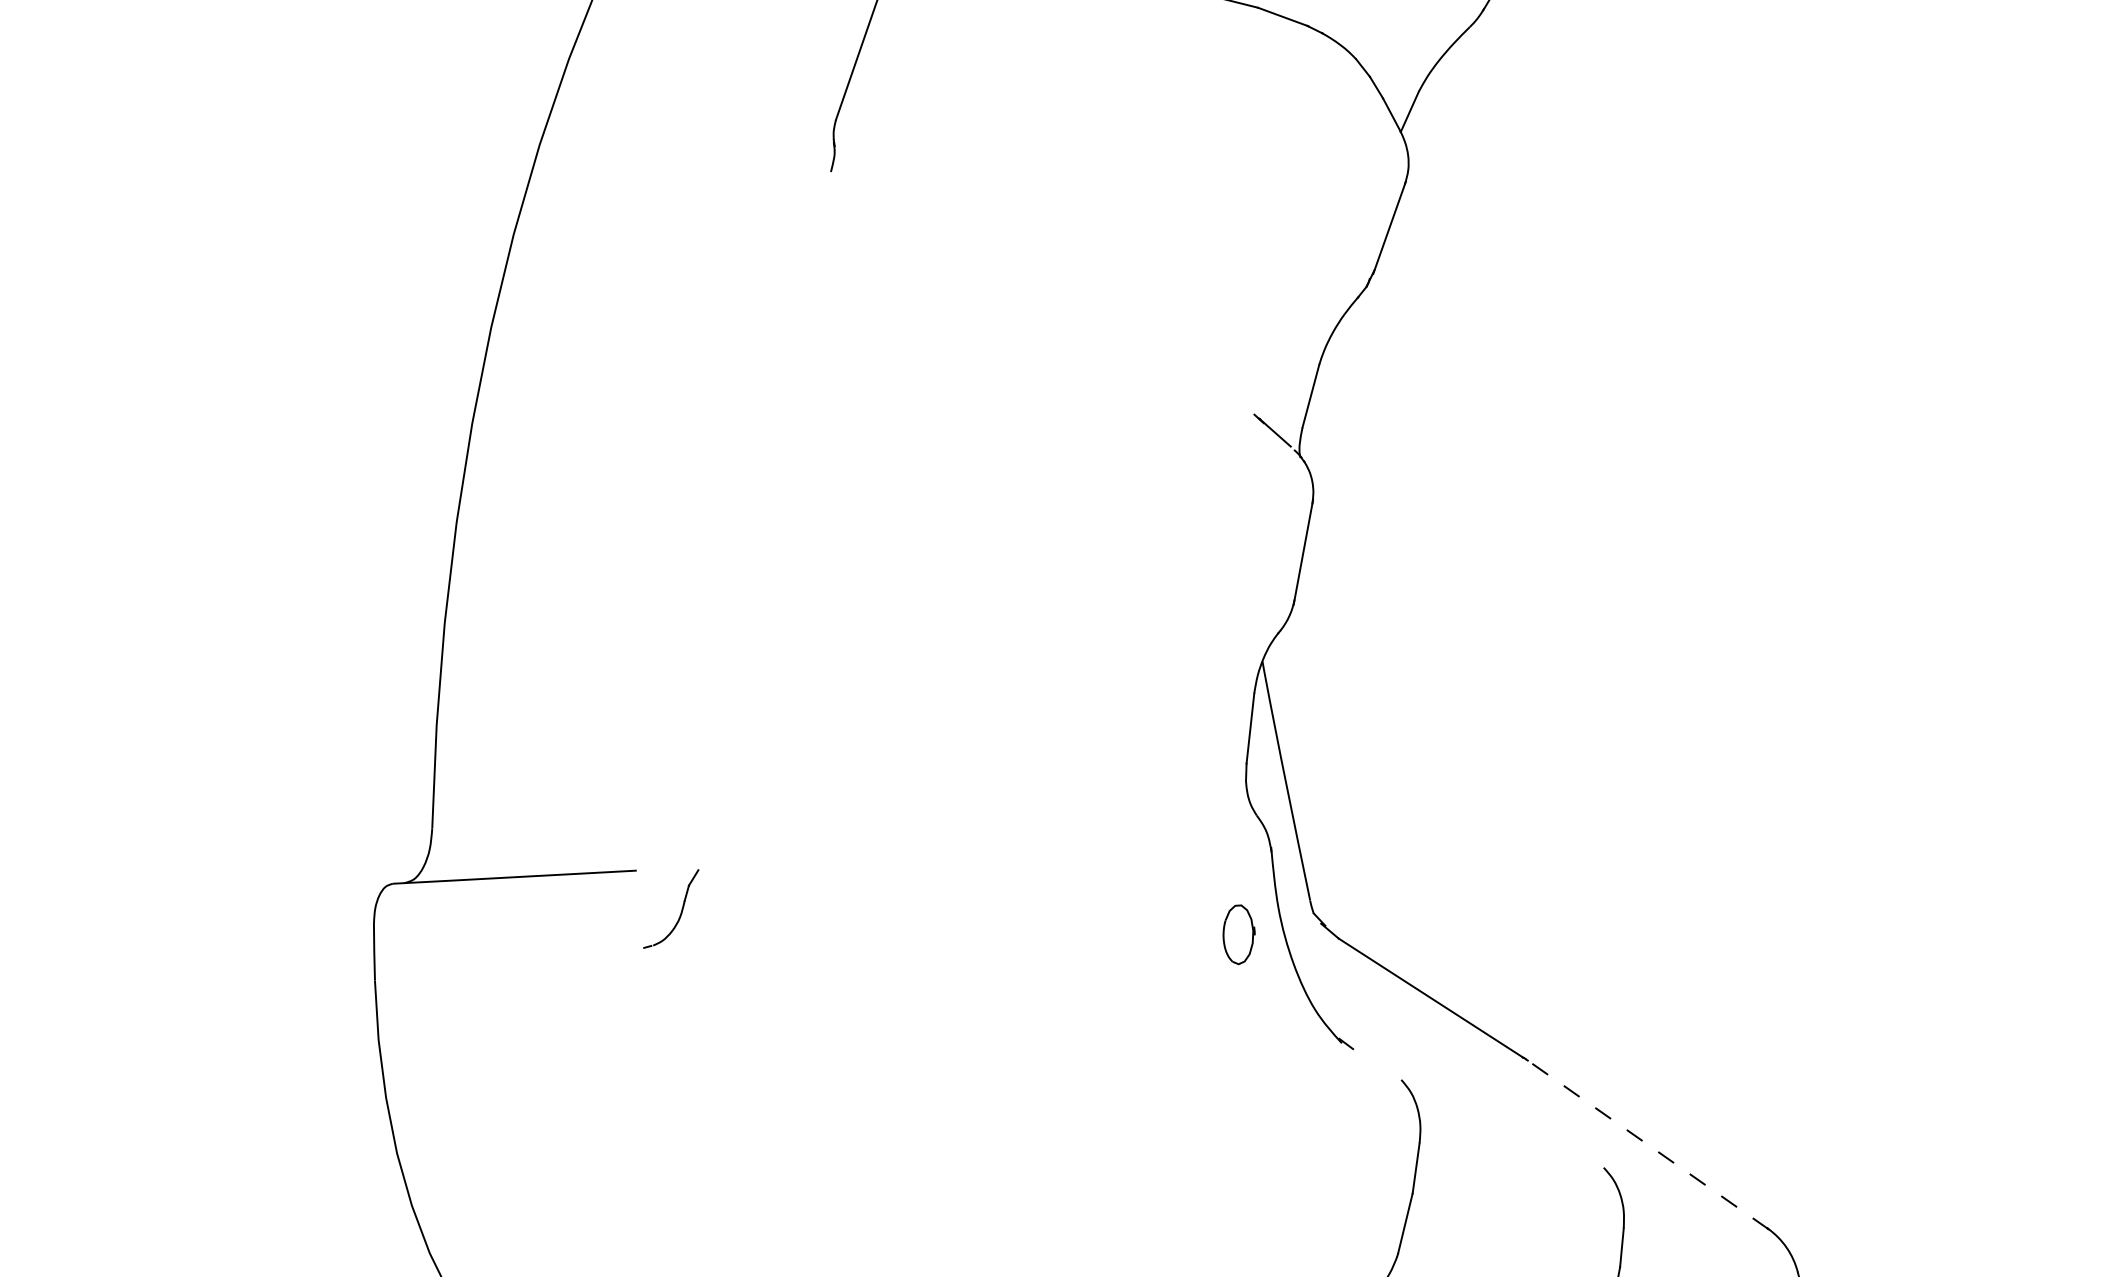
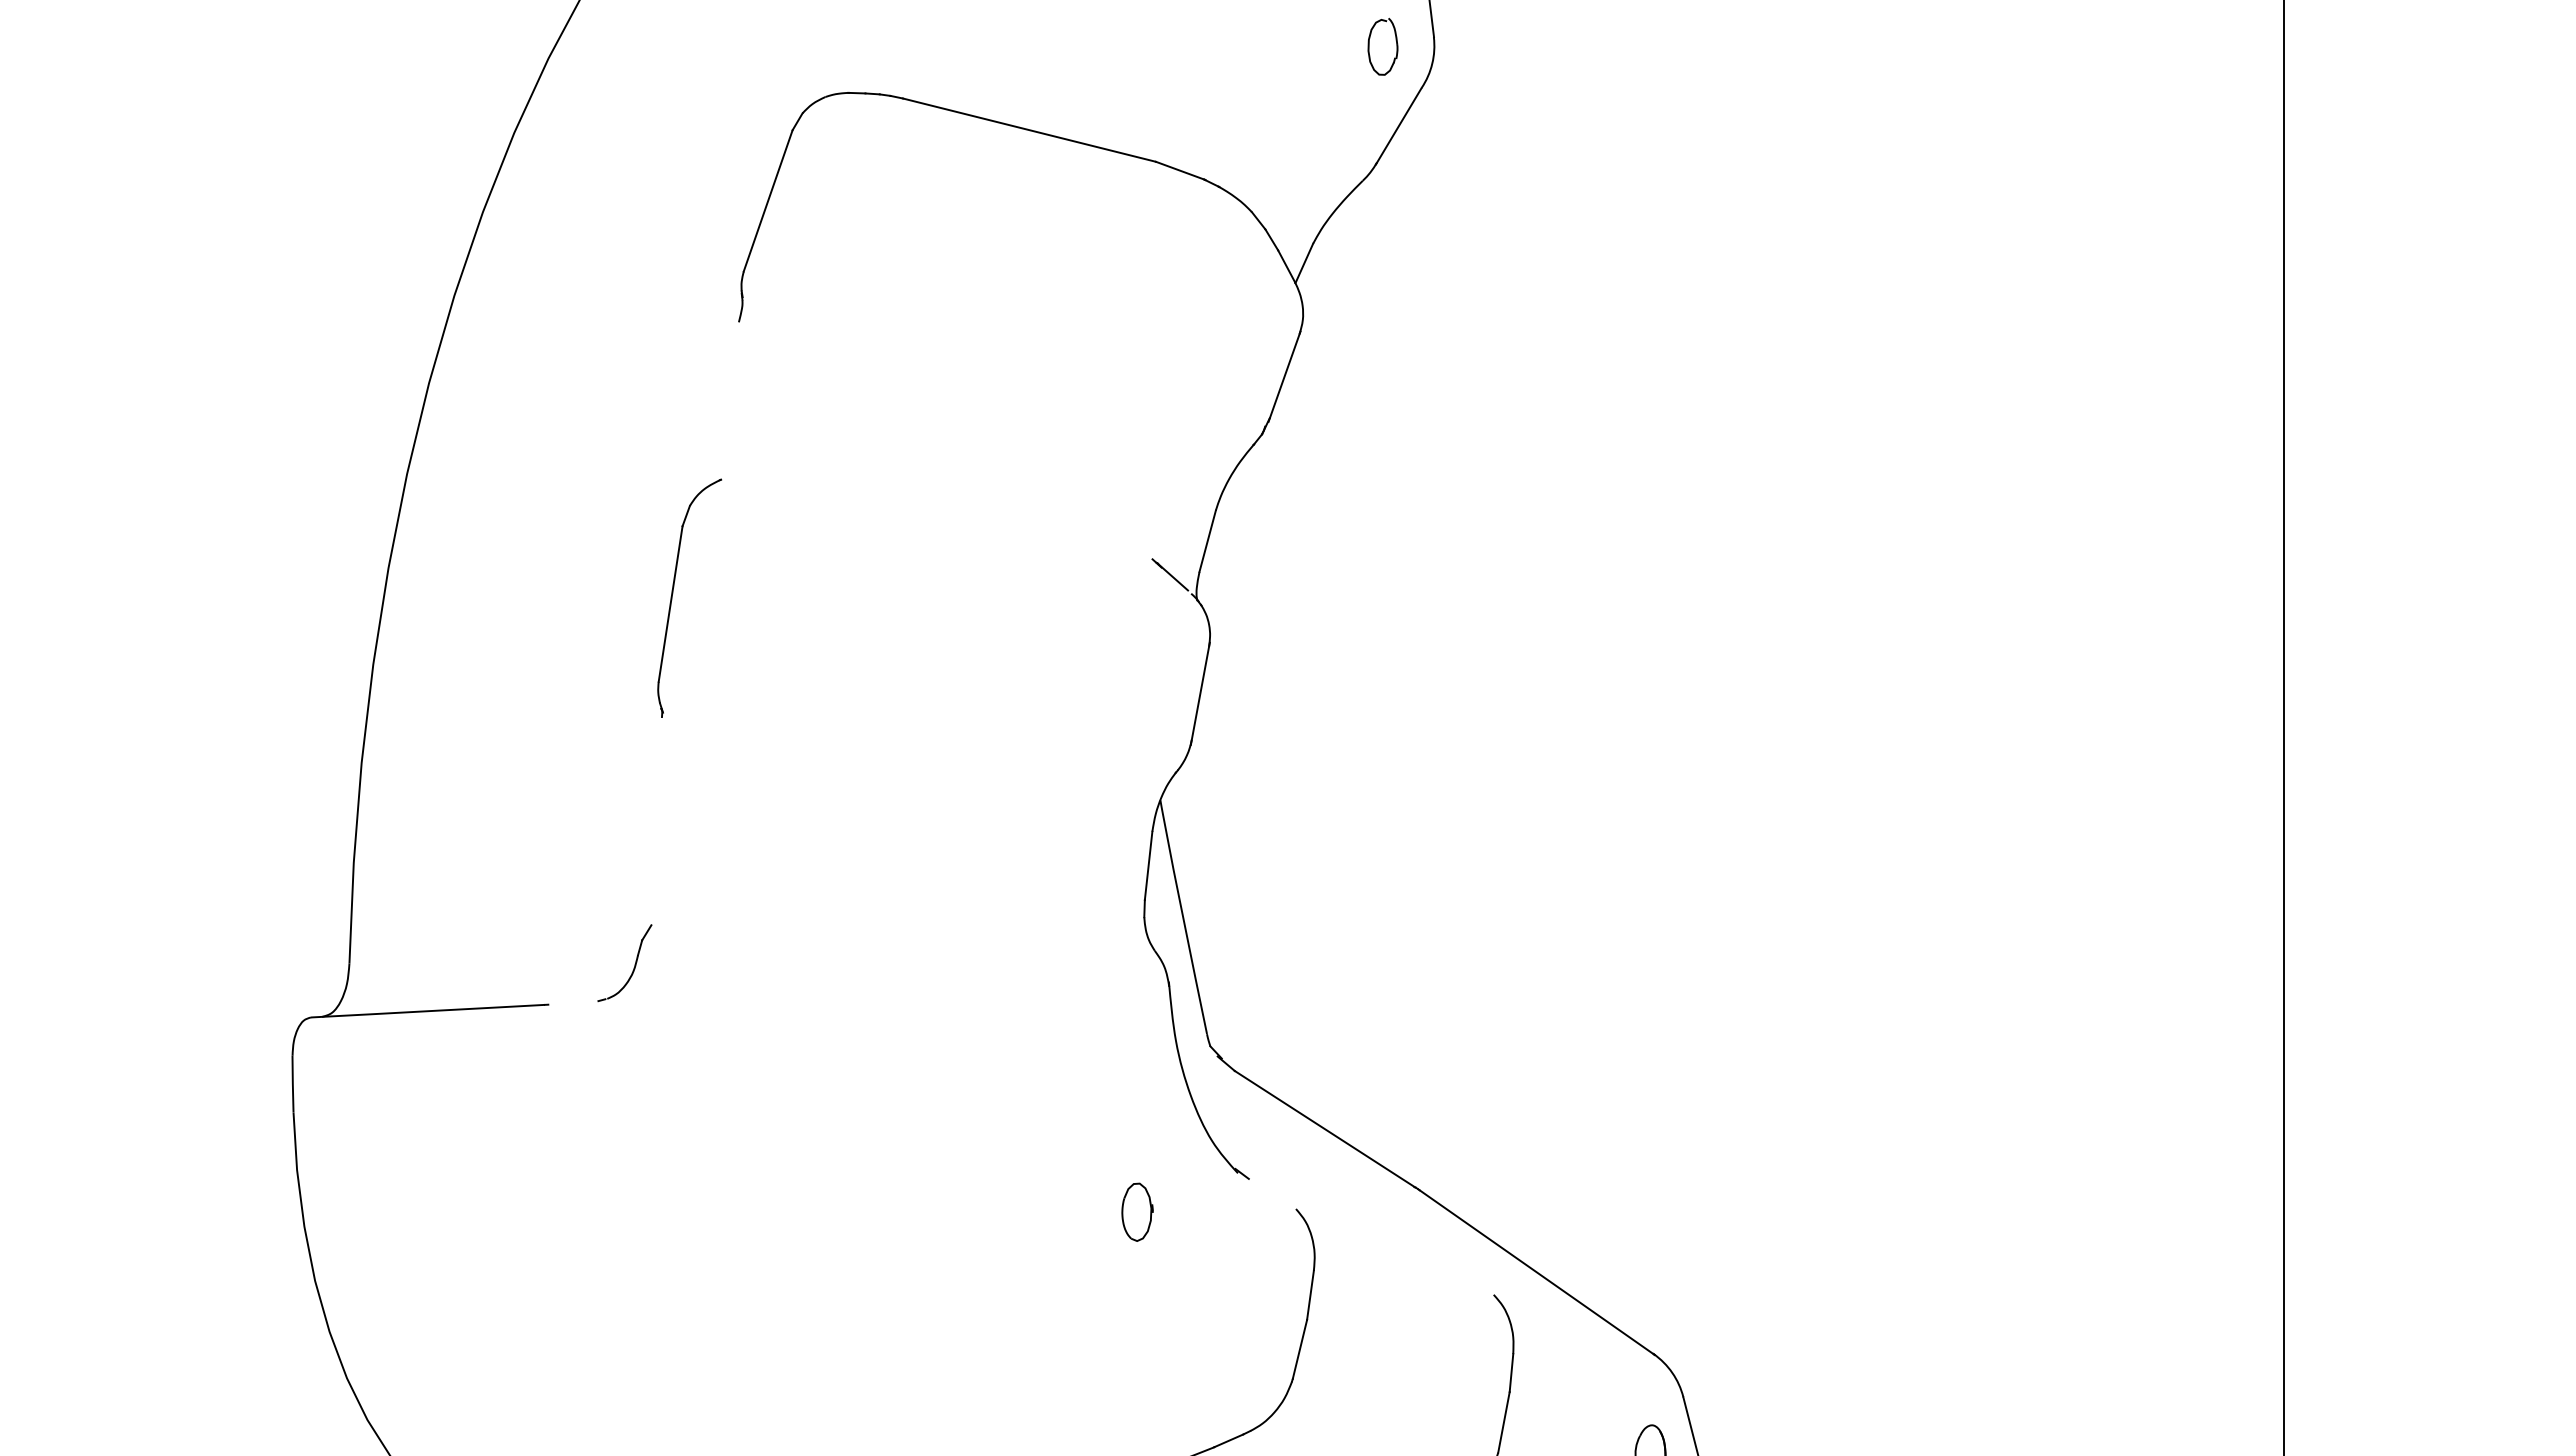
part: (764, 449) -> (673, 593), added
part: (681, 910) -> (634, 964), moved
part: (1239, 933) -> (1137, 1211), moved
line: (1648, 1144) -> (1537, 1272), dashed -> solid

